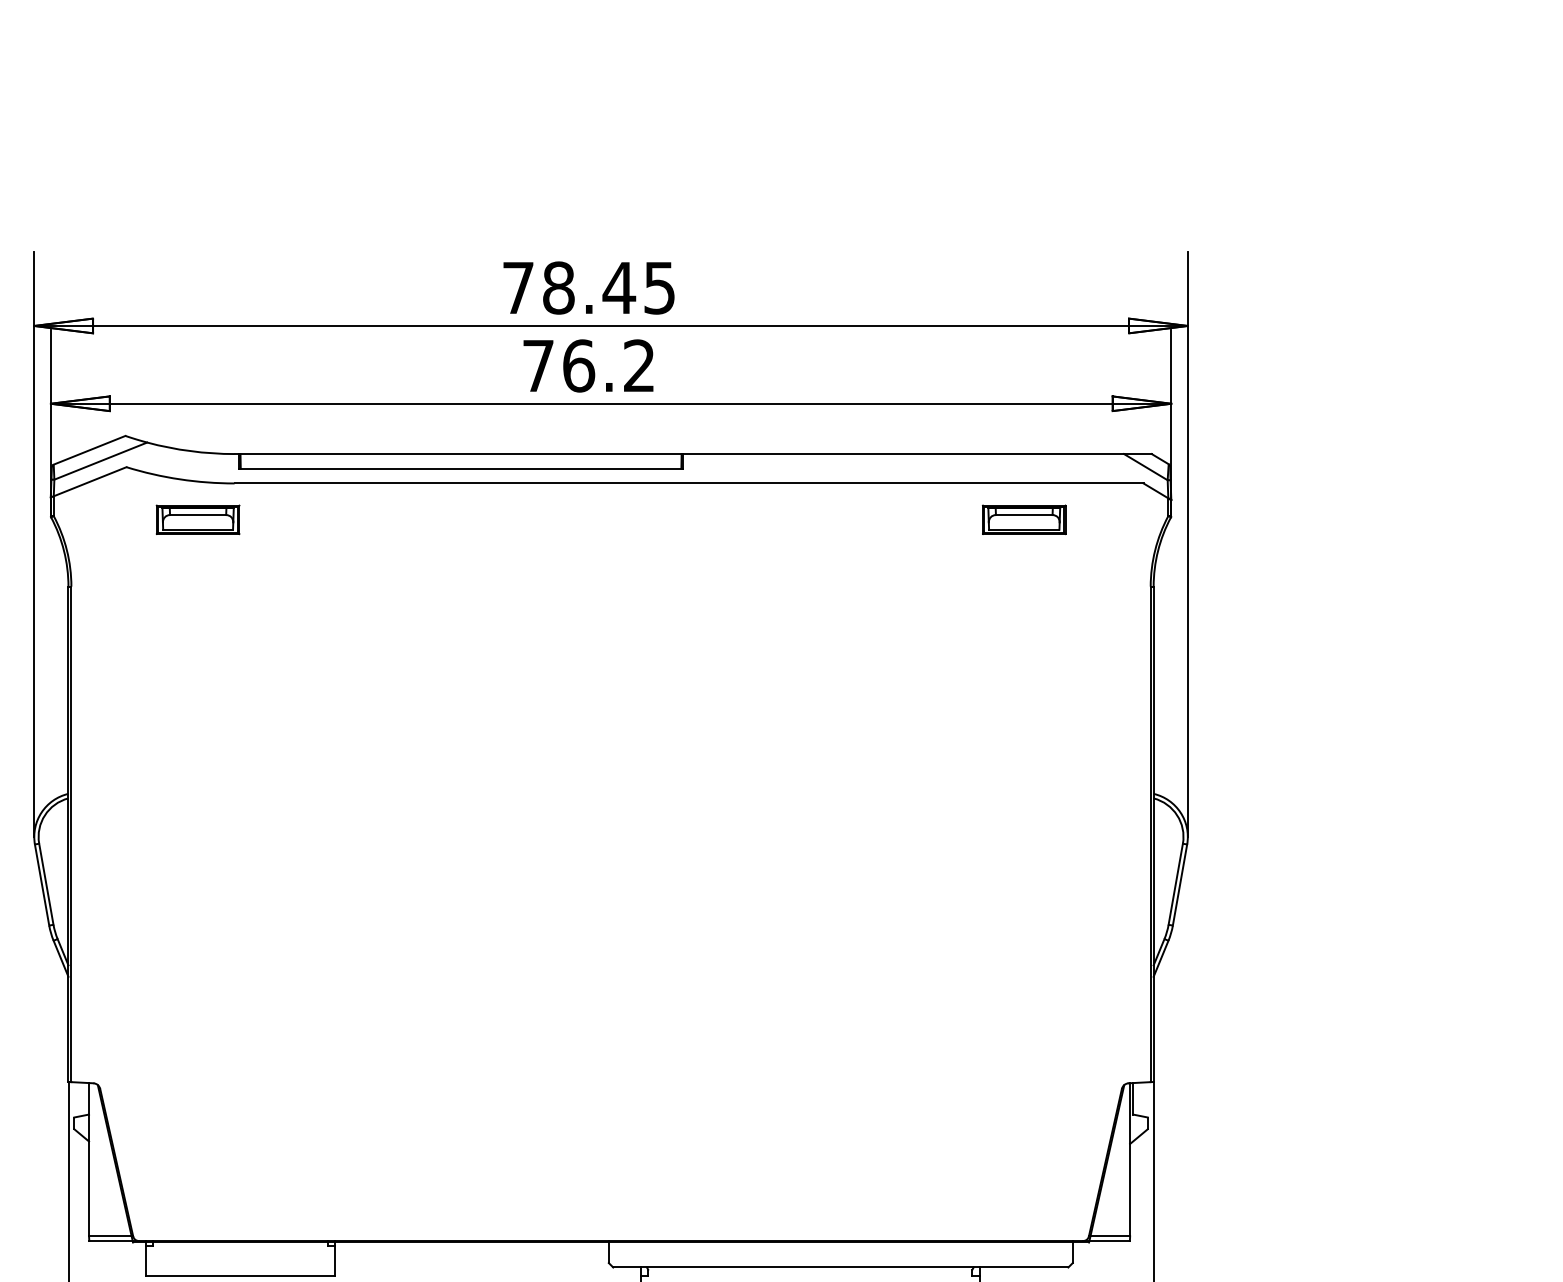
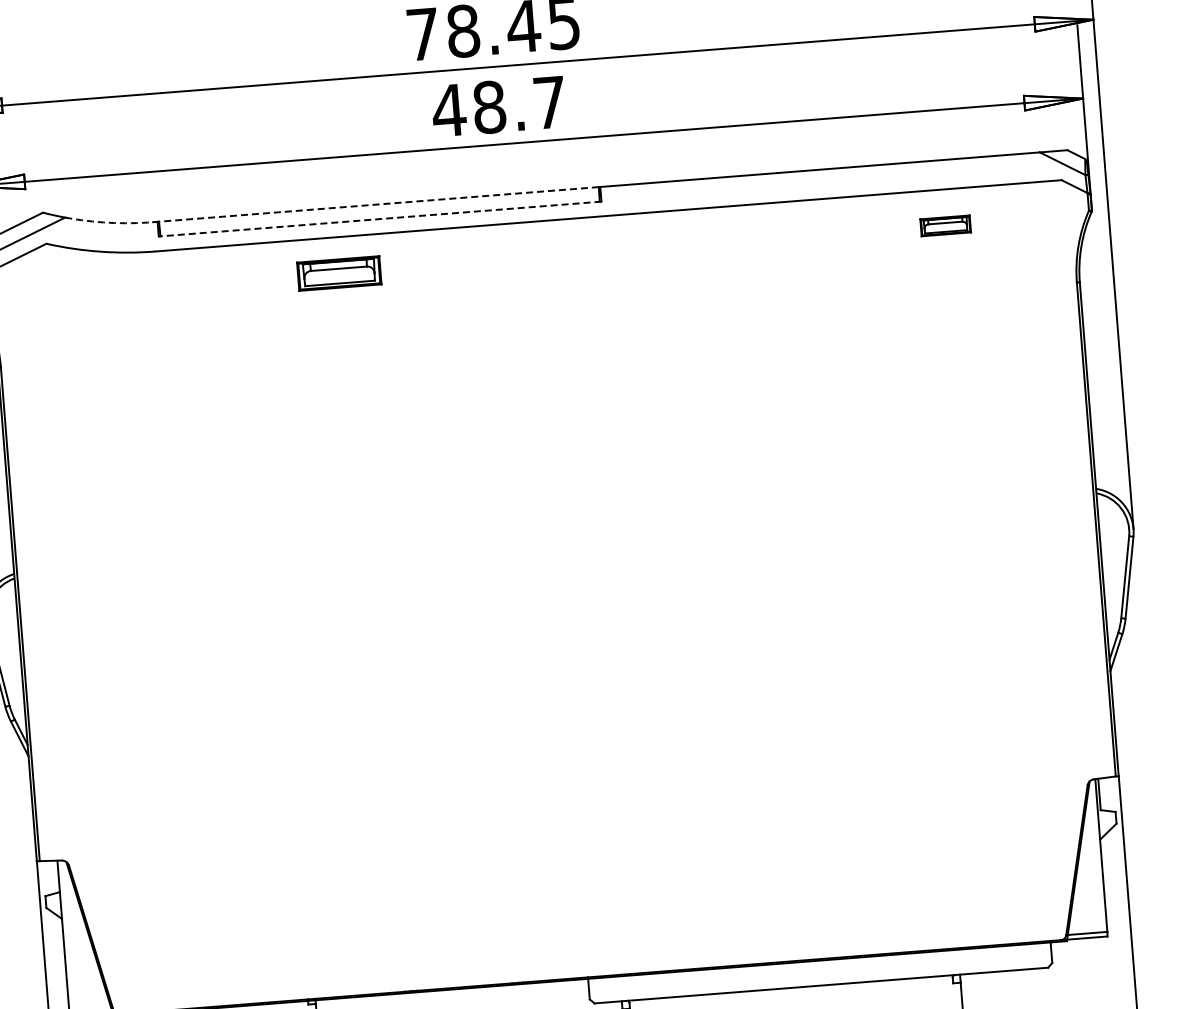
text: (587, 365) -> (498, 106), 76.2 -> 48.7
arc: (190, 451) -> (109, 223), solid -> dashed
line: (461, 454) -> (379, 204), solid -> dashed
line: (460, 468) -> (379, 218), solid -> dashed
part: (197, 519) -> (338, 273), moved
part: (1024, 519) -> (945, 225), size x0.6

